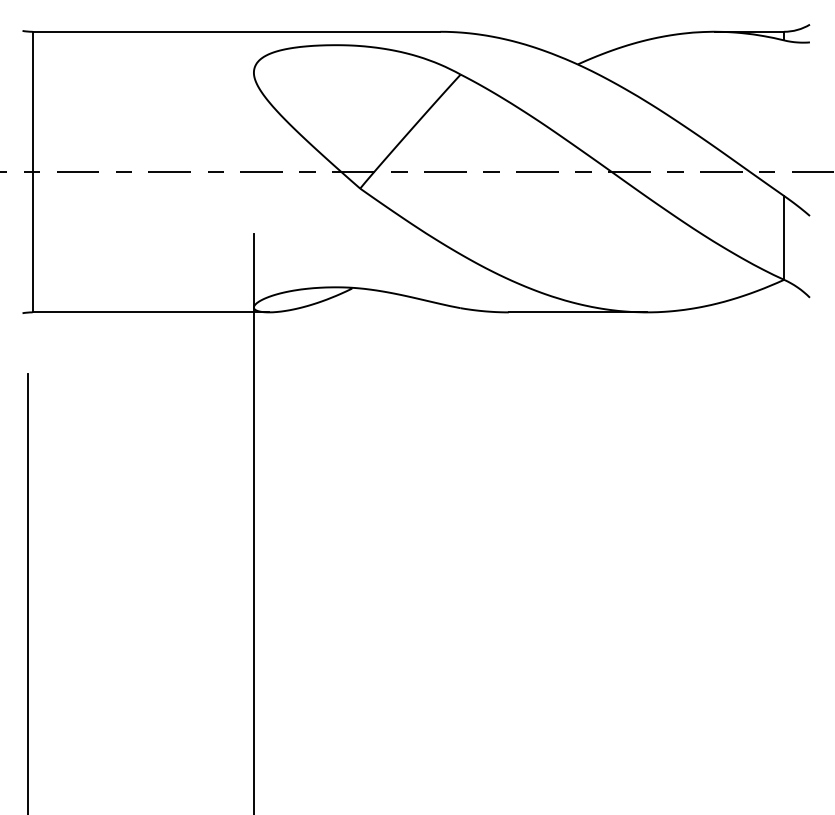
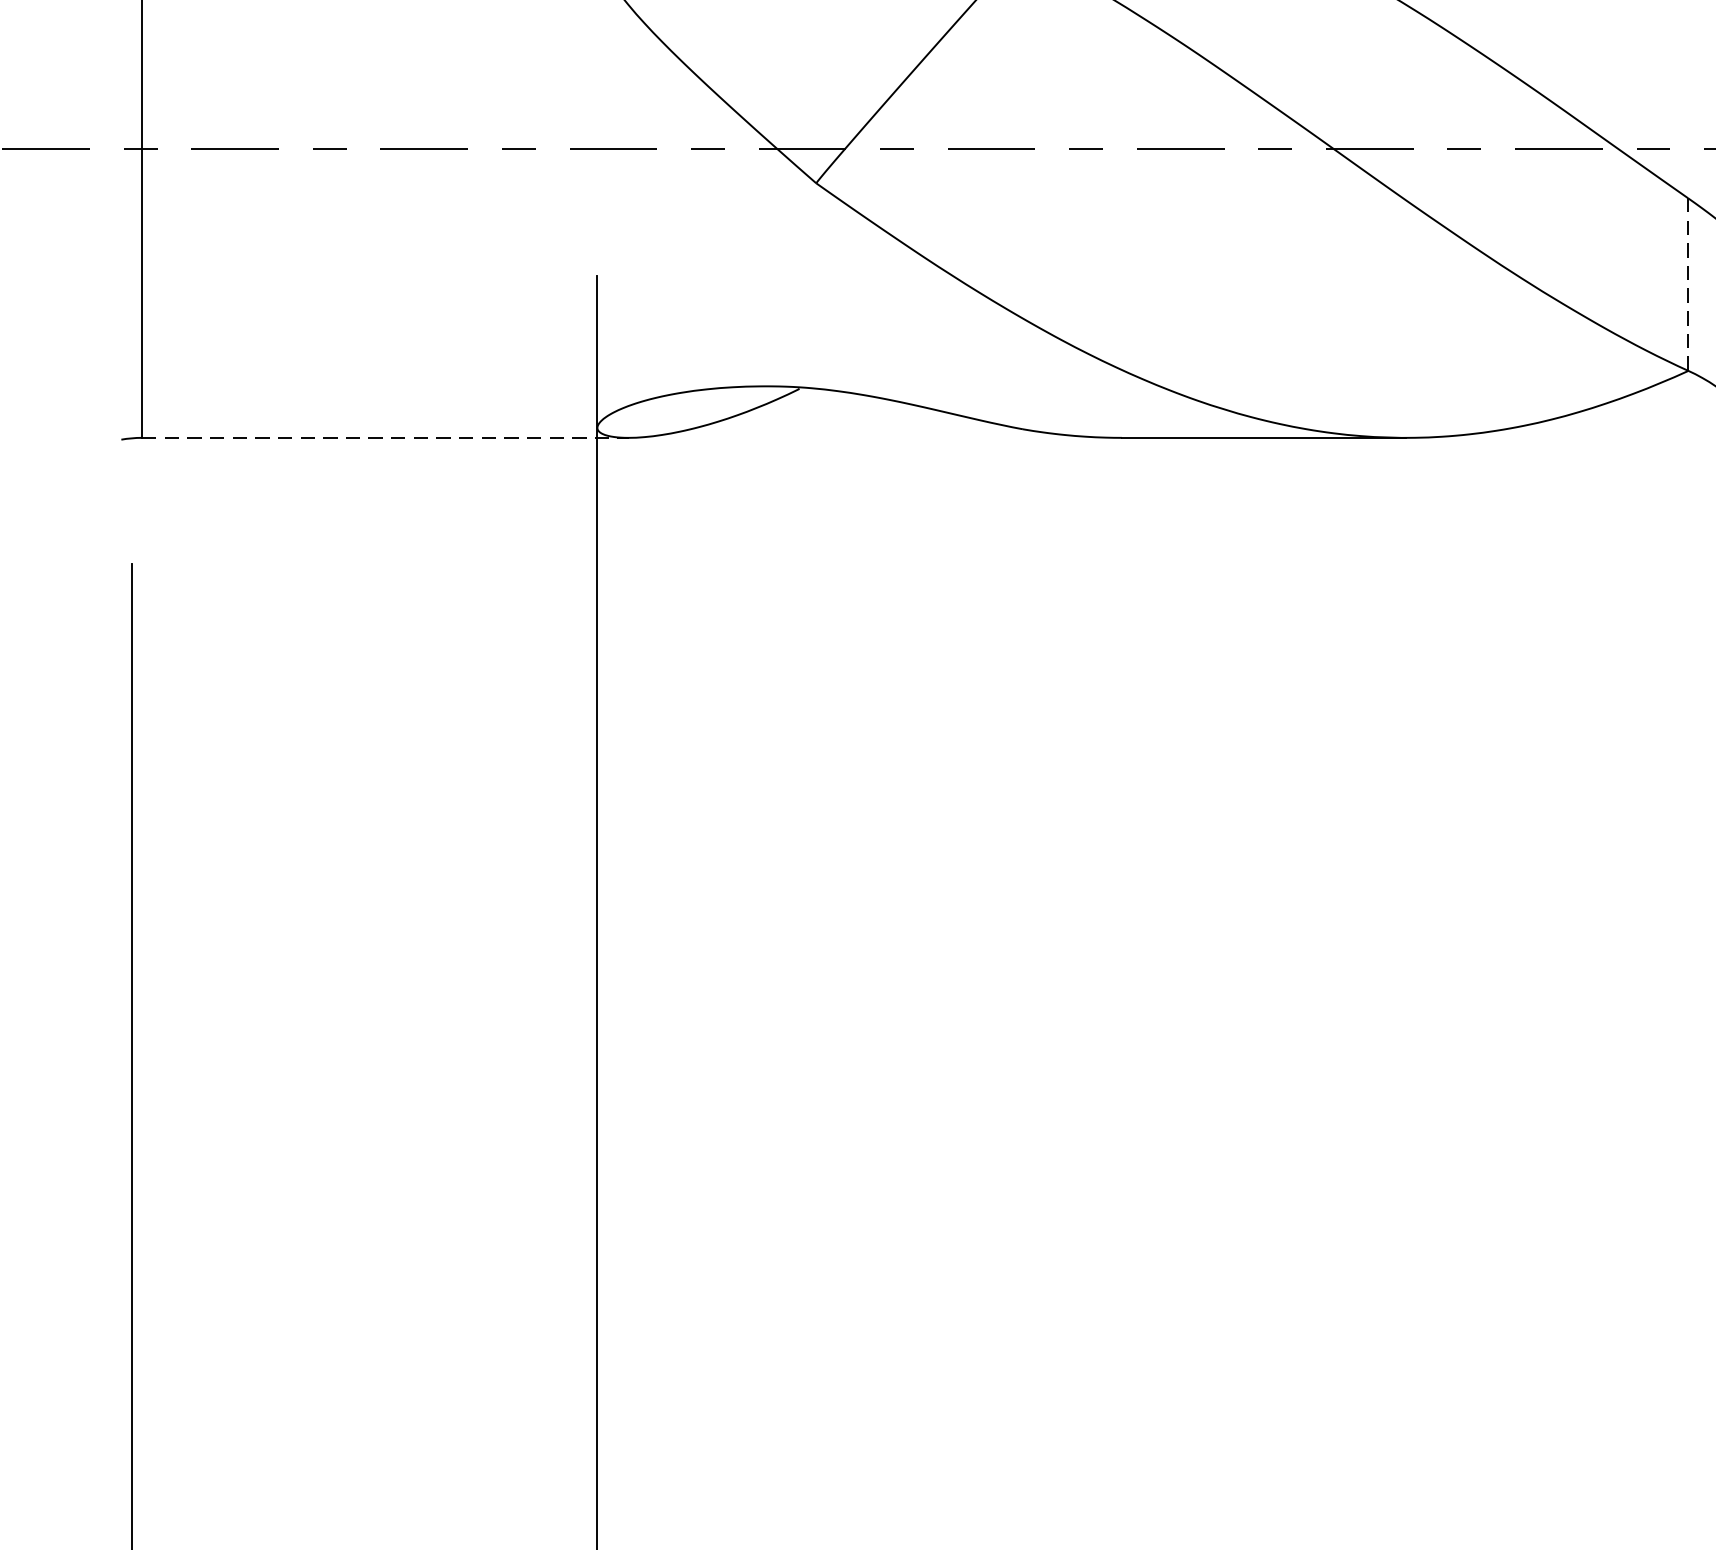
line: (784, 237) -> (1689, 283), solid -> dashed
line: (151, 312) -> (386, 438), solid -> dashed

